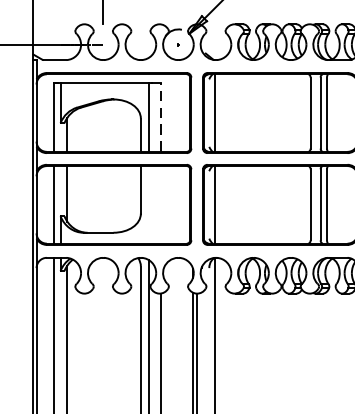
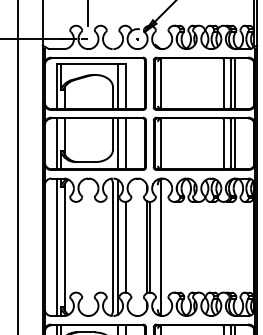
line: (161, 117) -> (126, 86), dashed -> solid
line: (149, 204) -> (118, 143), added
line: (161, 204) -> (126, 143), added

